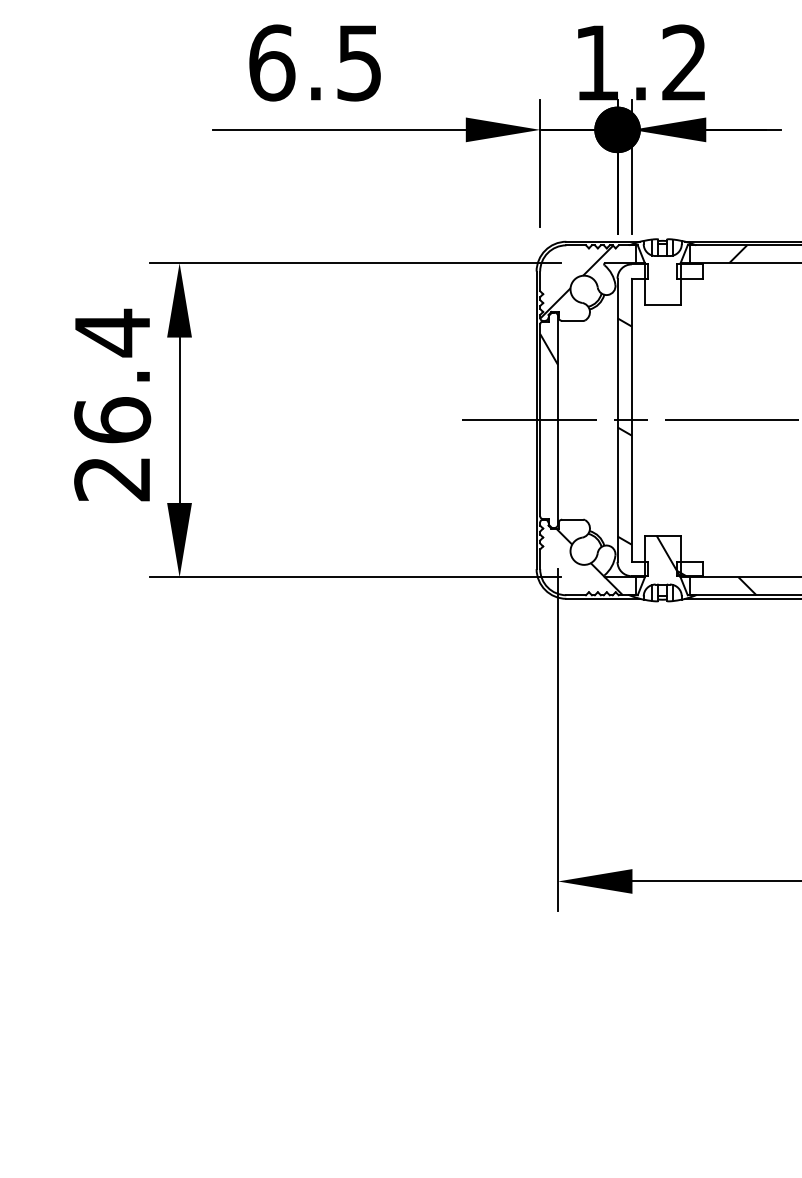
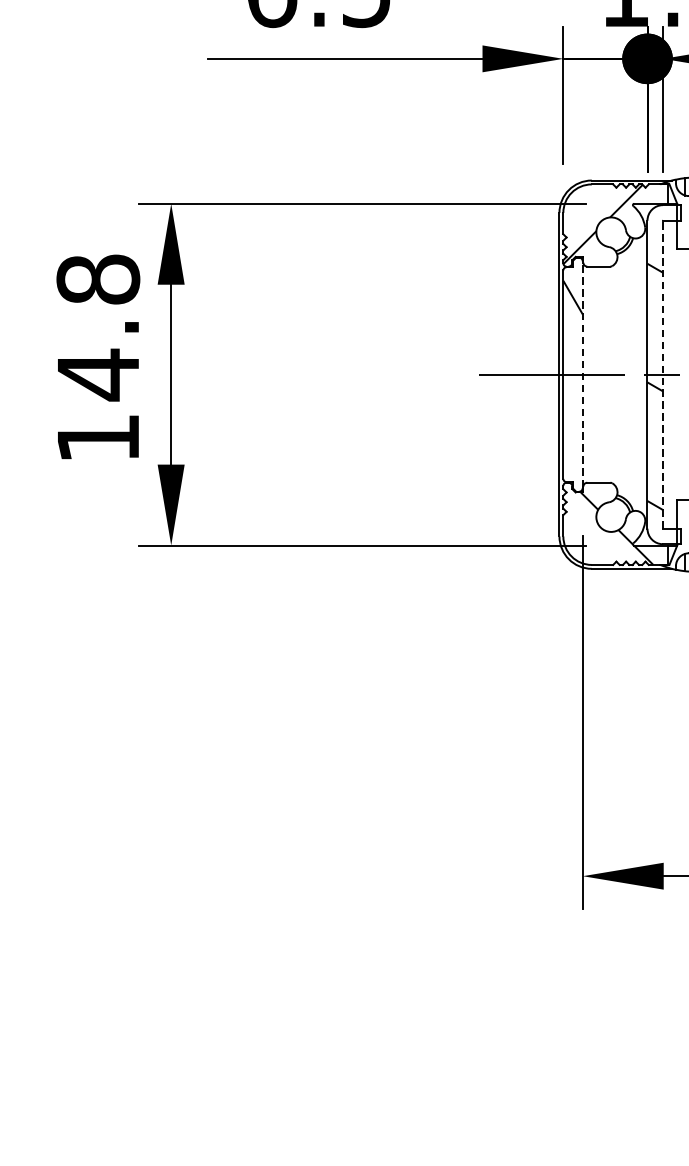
text: (112, 404) -> (98, 357), 26.4 -> 14.8
line: (558, 419) -> (583, 373), solid -> dashed
line: (631, 420) -> (662, 374), solid -> dashed

